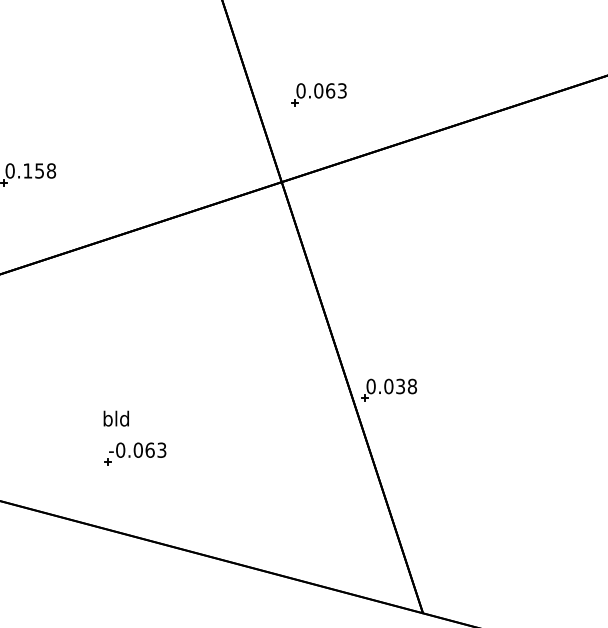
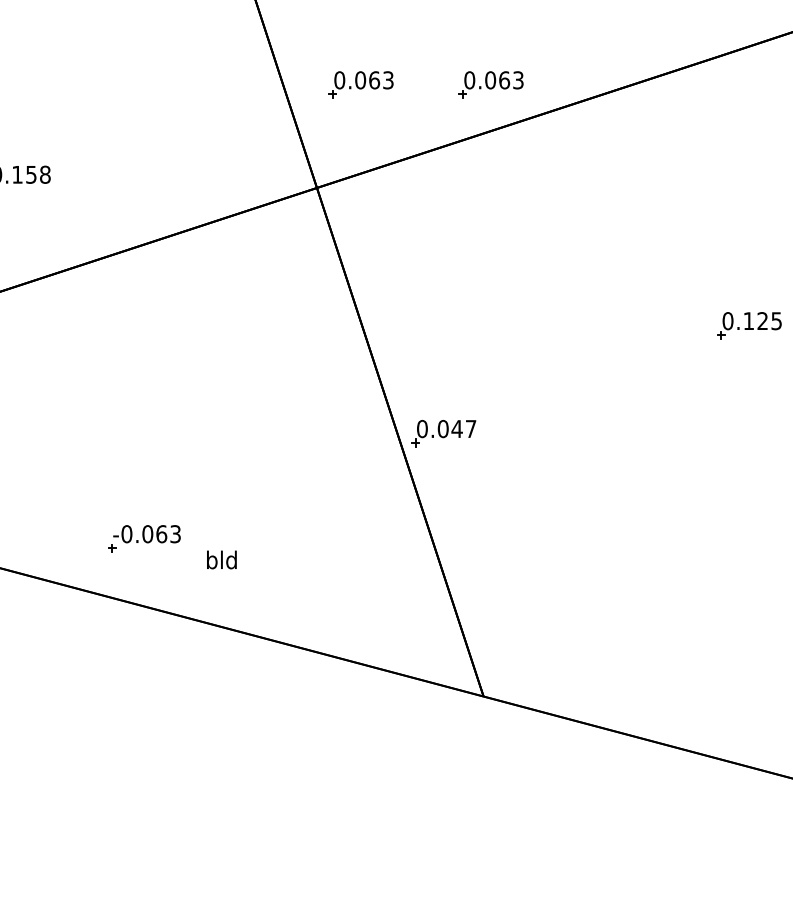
part: (428, 94) -> (490, 84), added
text: (405, 386) -> (463, 428), 0.038 -> 0.047
text: (116, 418) -> (221, 559), moved
part: (135, 453) -> (144, 538), moved

